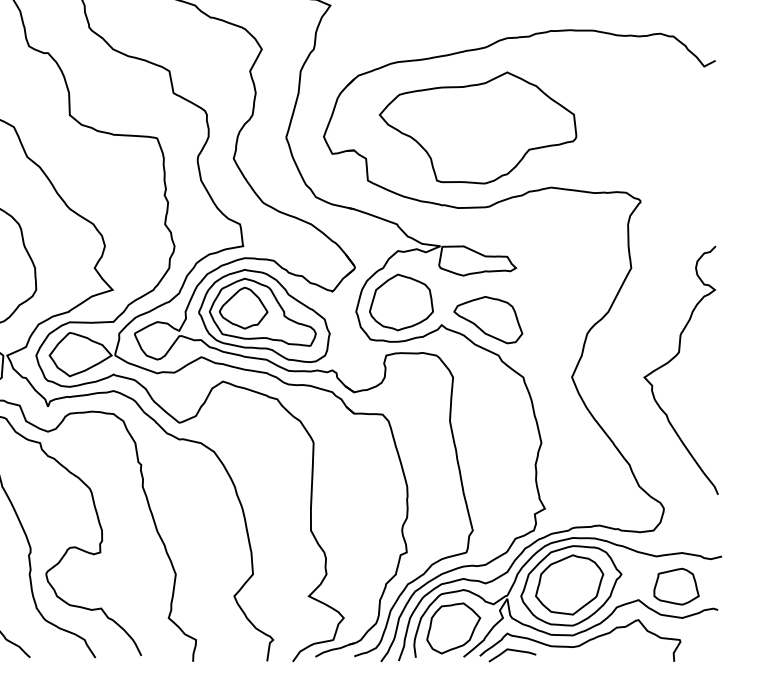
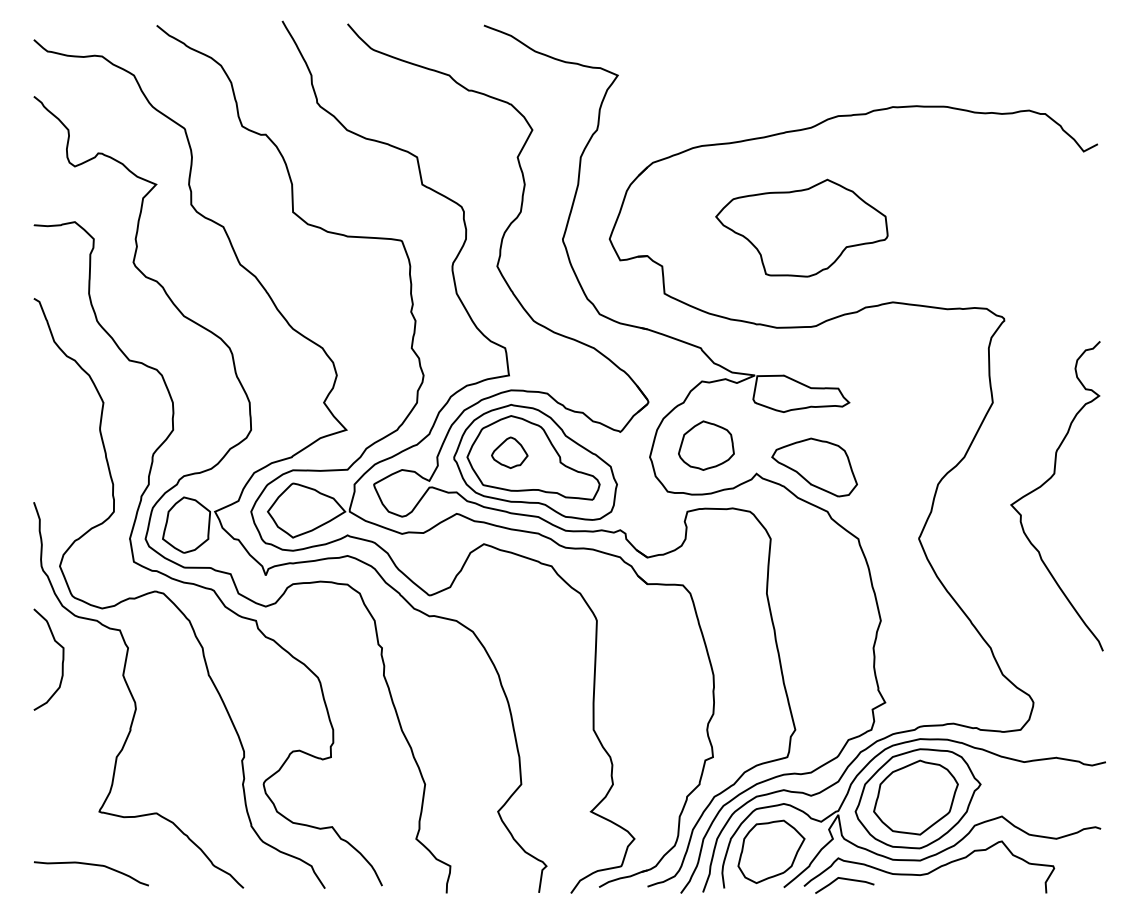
part: (477, 128) -> (801, 228), size x0.7
part: (401, 302) -> (706, 445), size x0.7
part: (243, 308) -> (509, 452), size x0.6
curve: (671, 360) -> (1044, 484), moved
part: (675, 586) -> (1048, 799), removed

